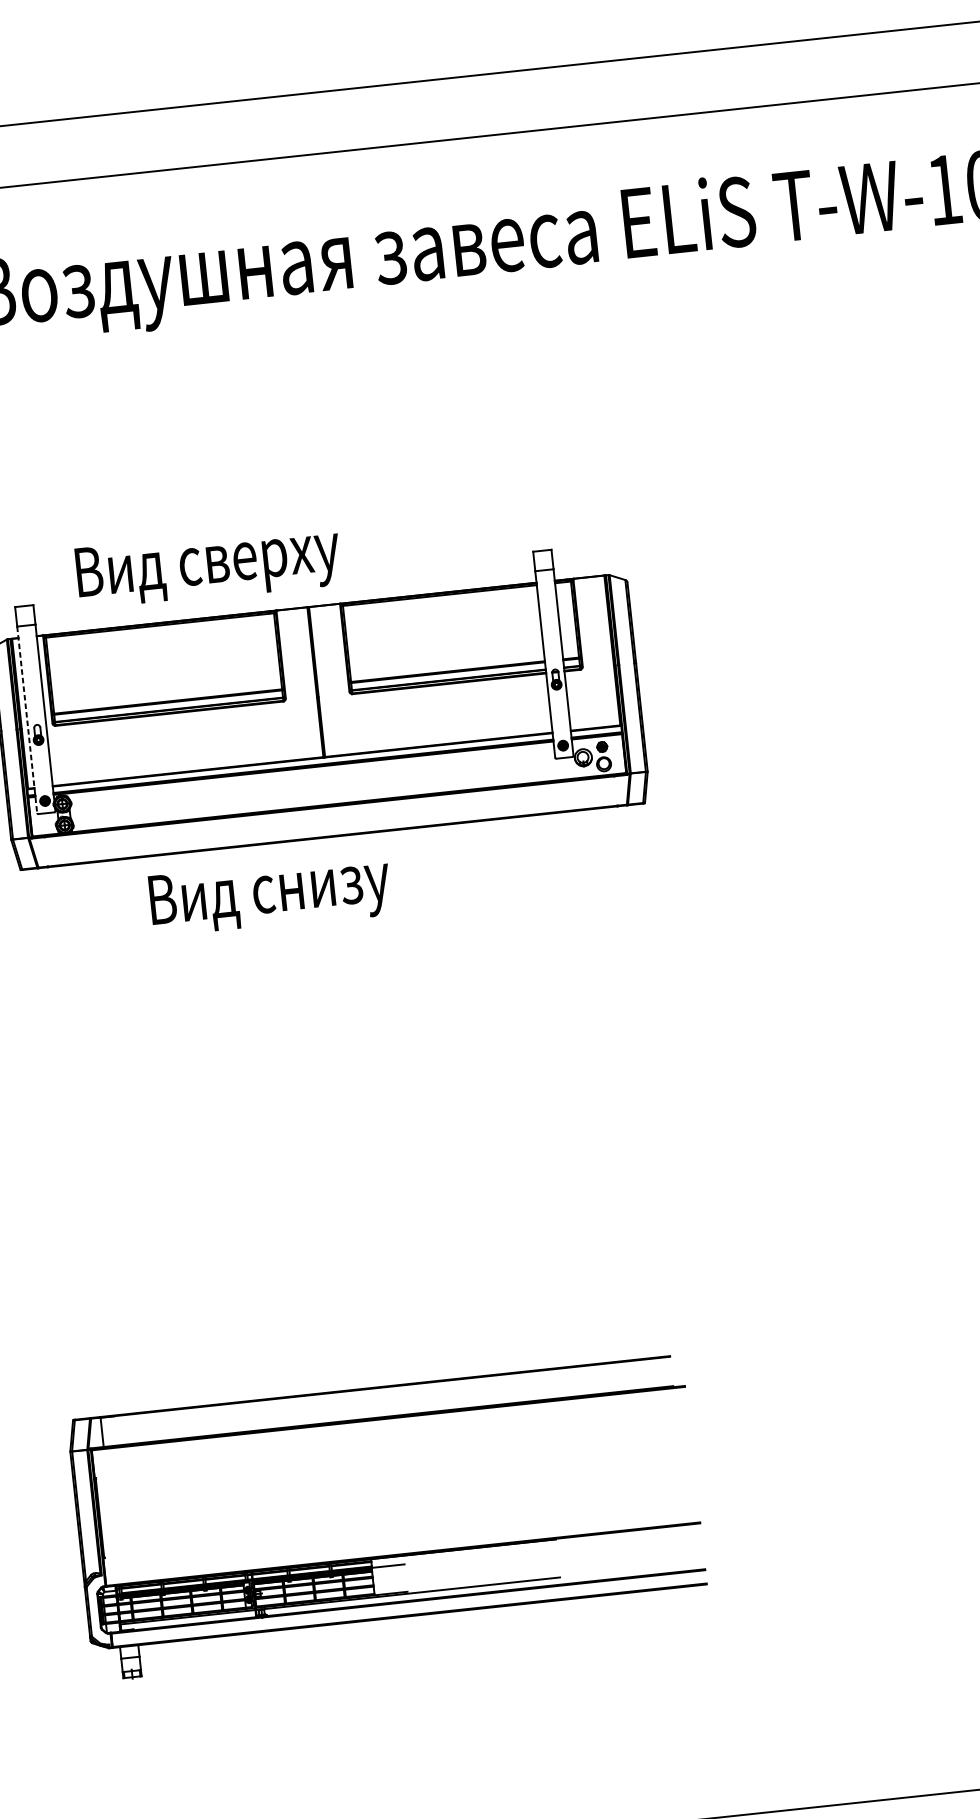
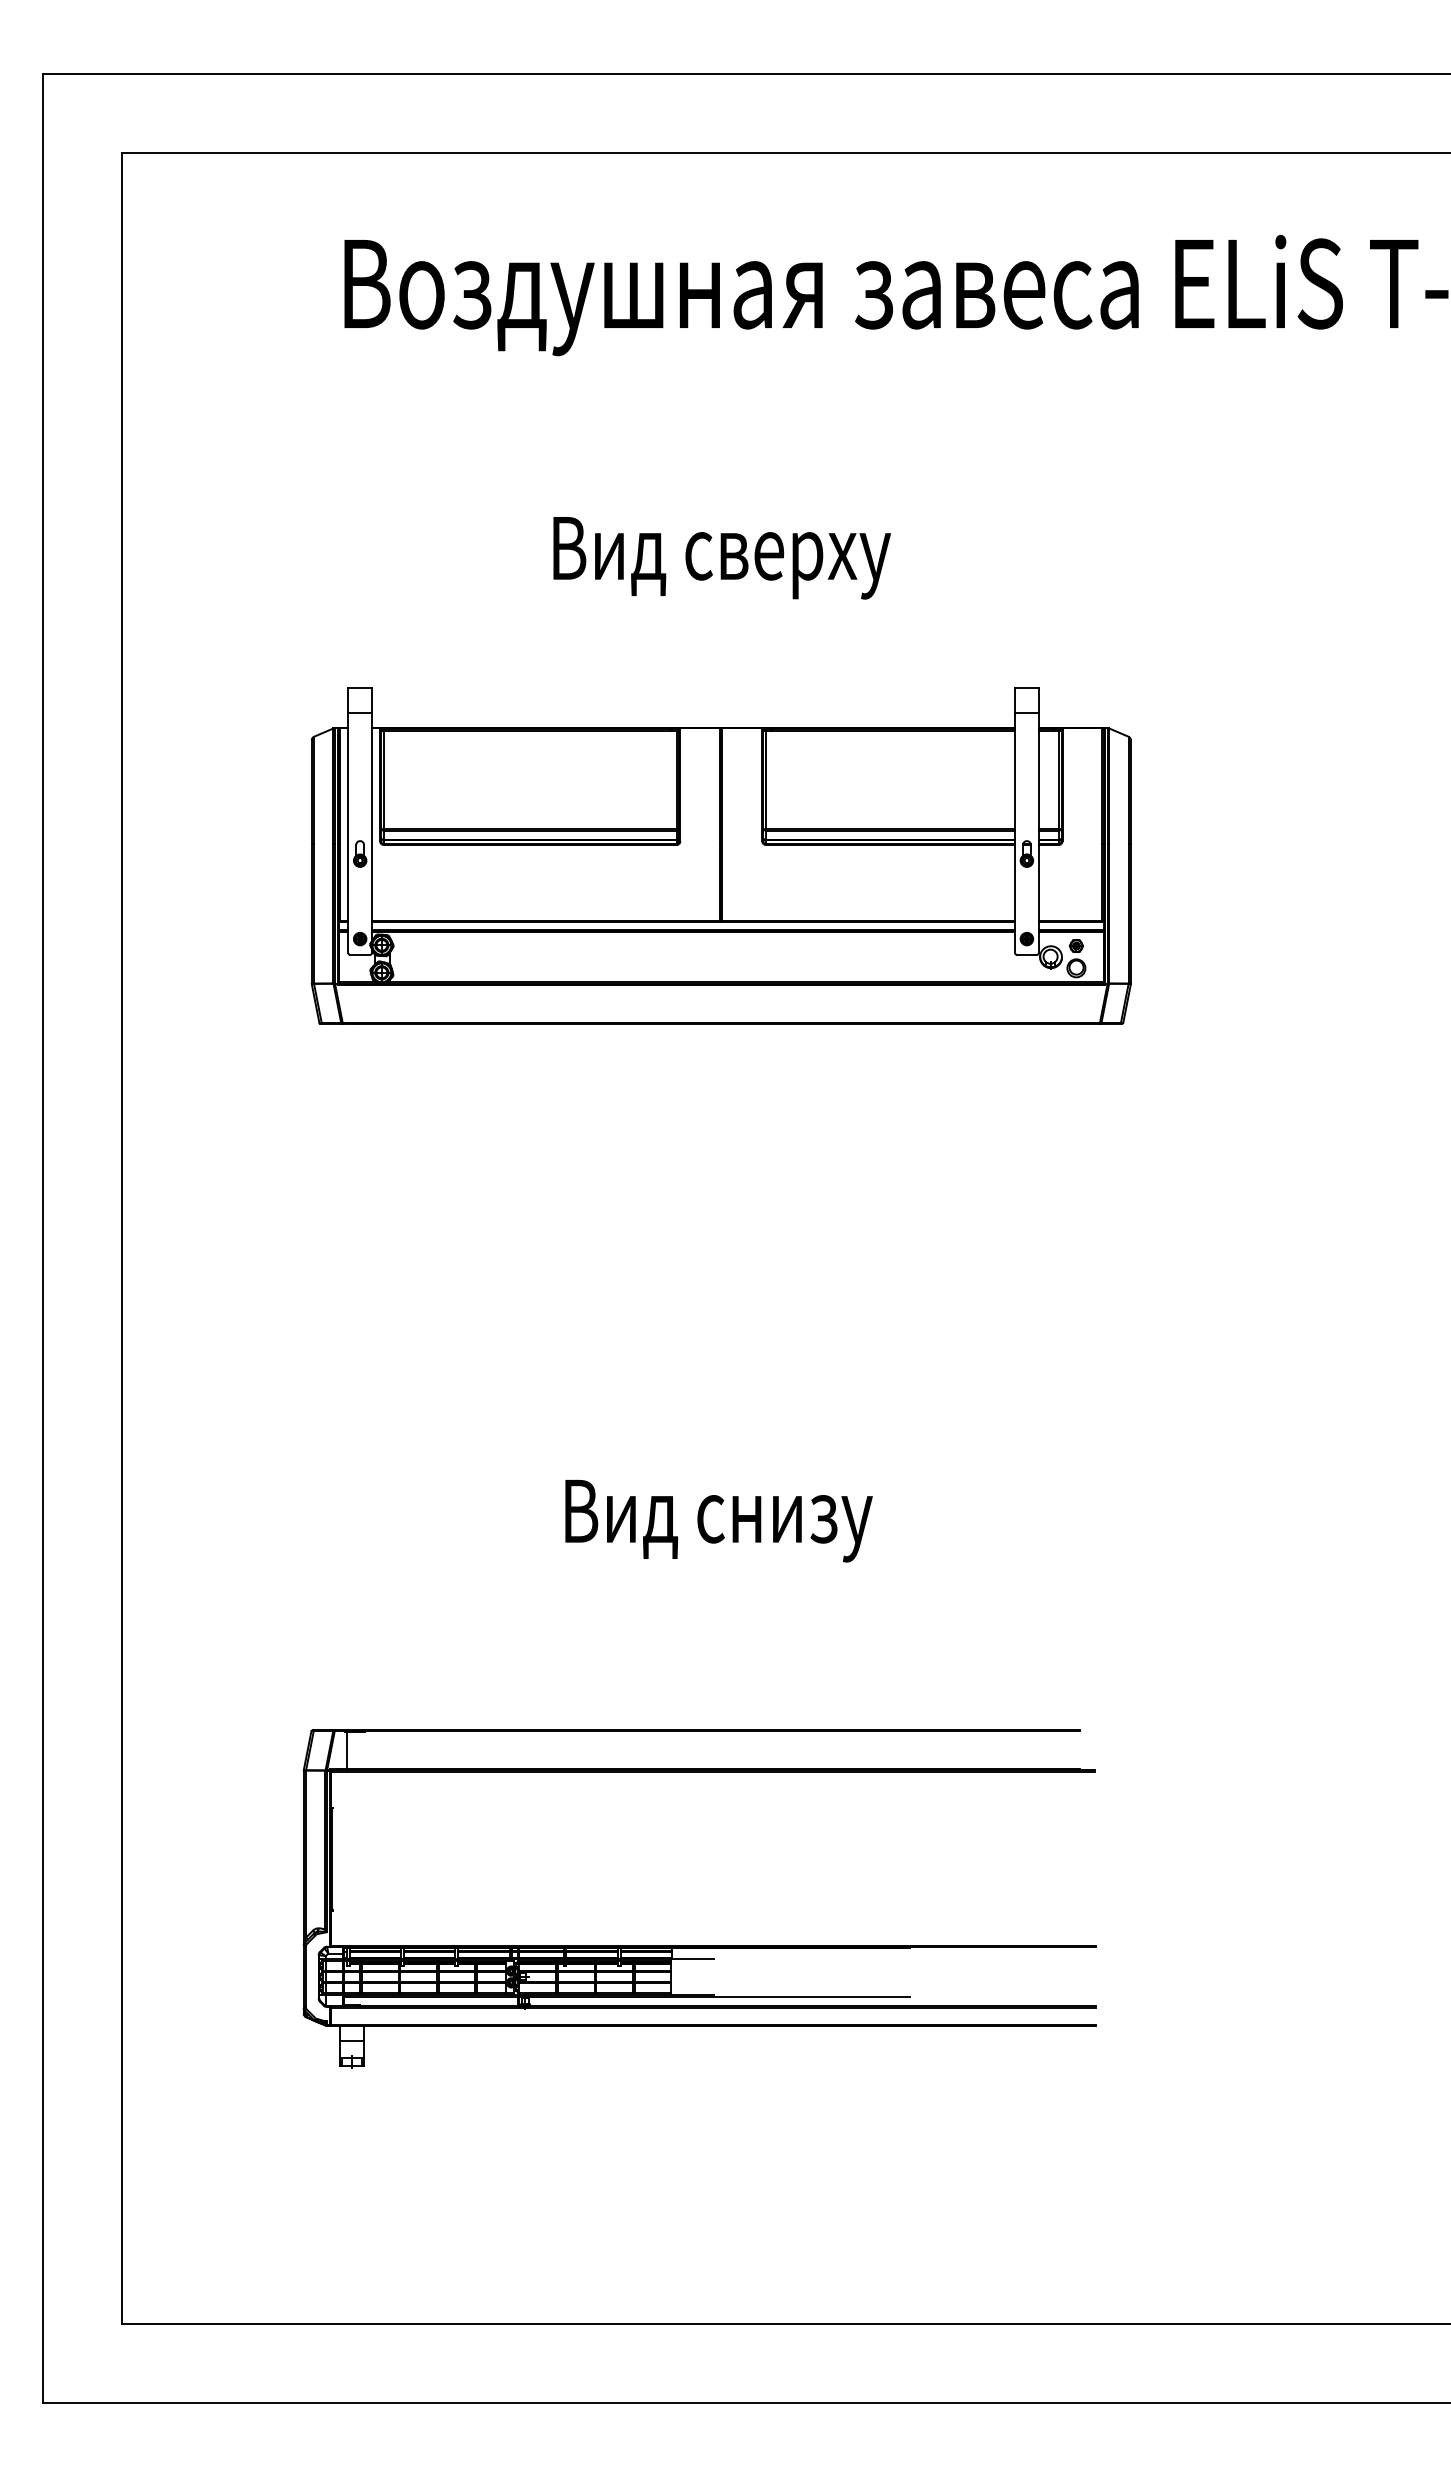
text: (208, 567) -> (721, 558), moved
line: (27, 719) -> (348, 833), dashed -> solid
text: (270, 895) -> (718, 1521), moved

